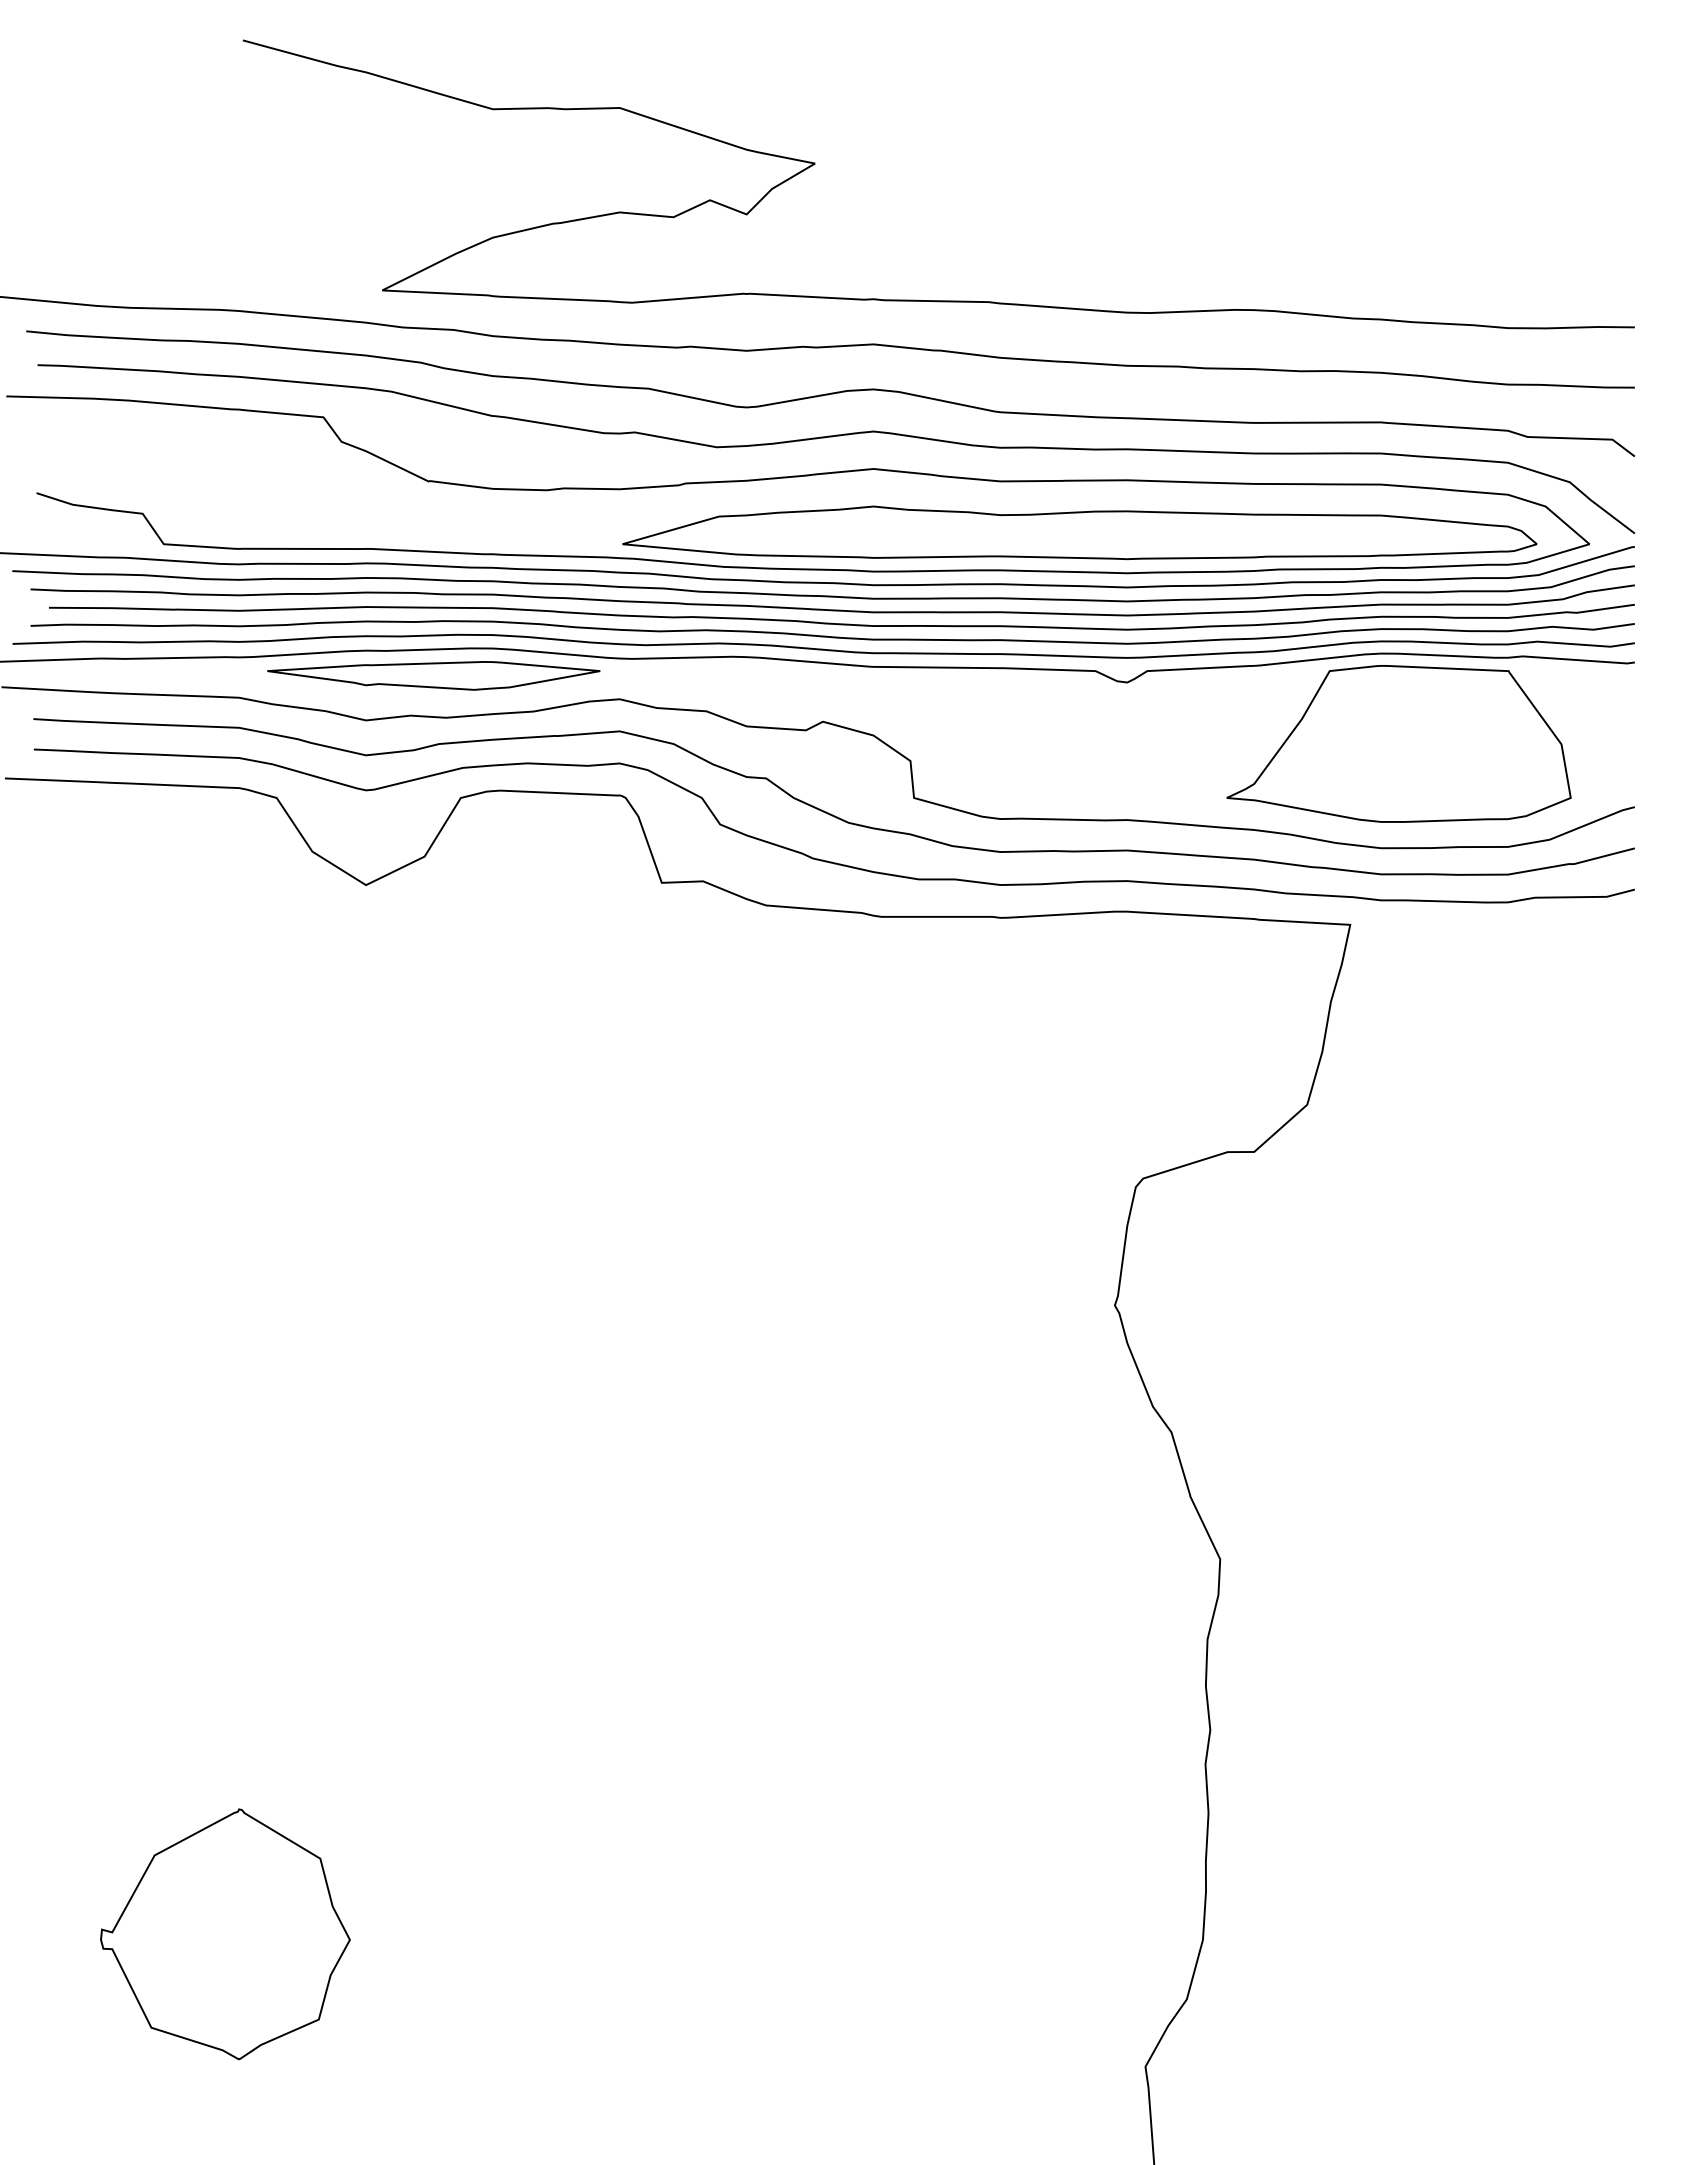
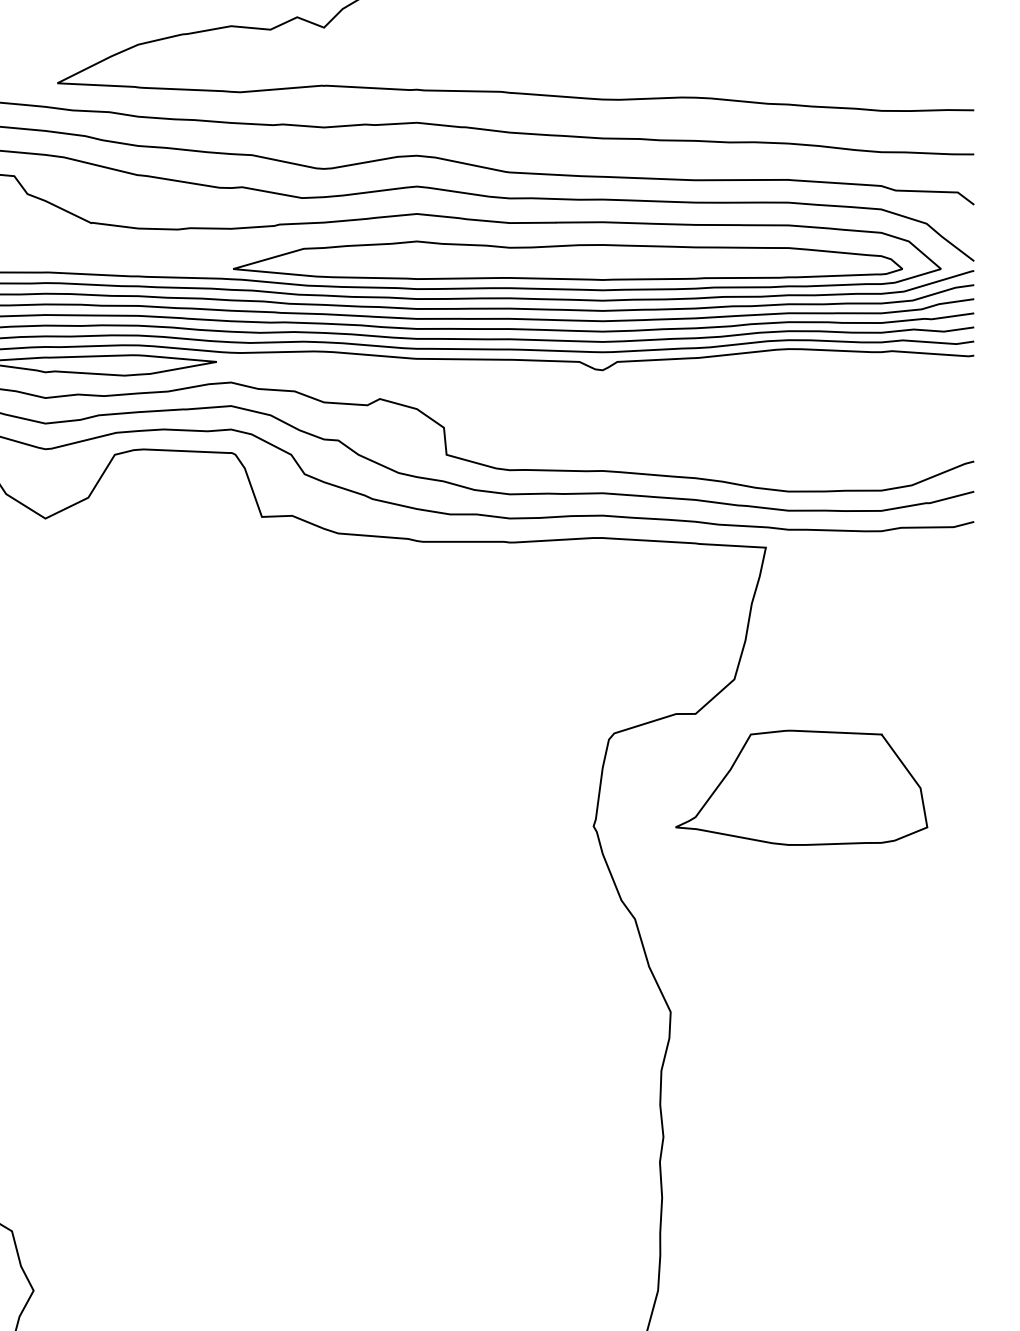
part: (1398, 743) -> (801, 787), moved

